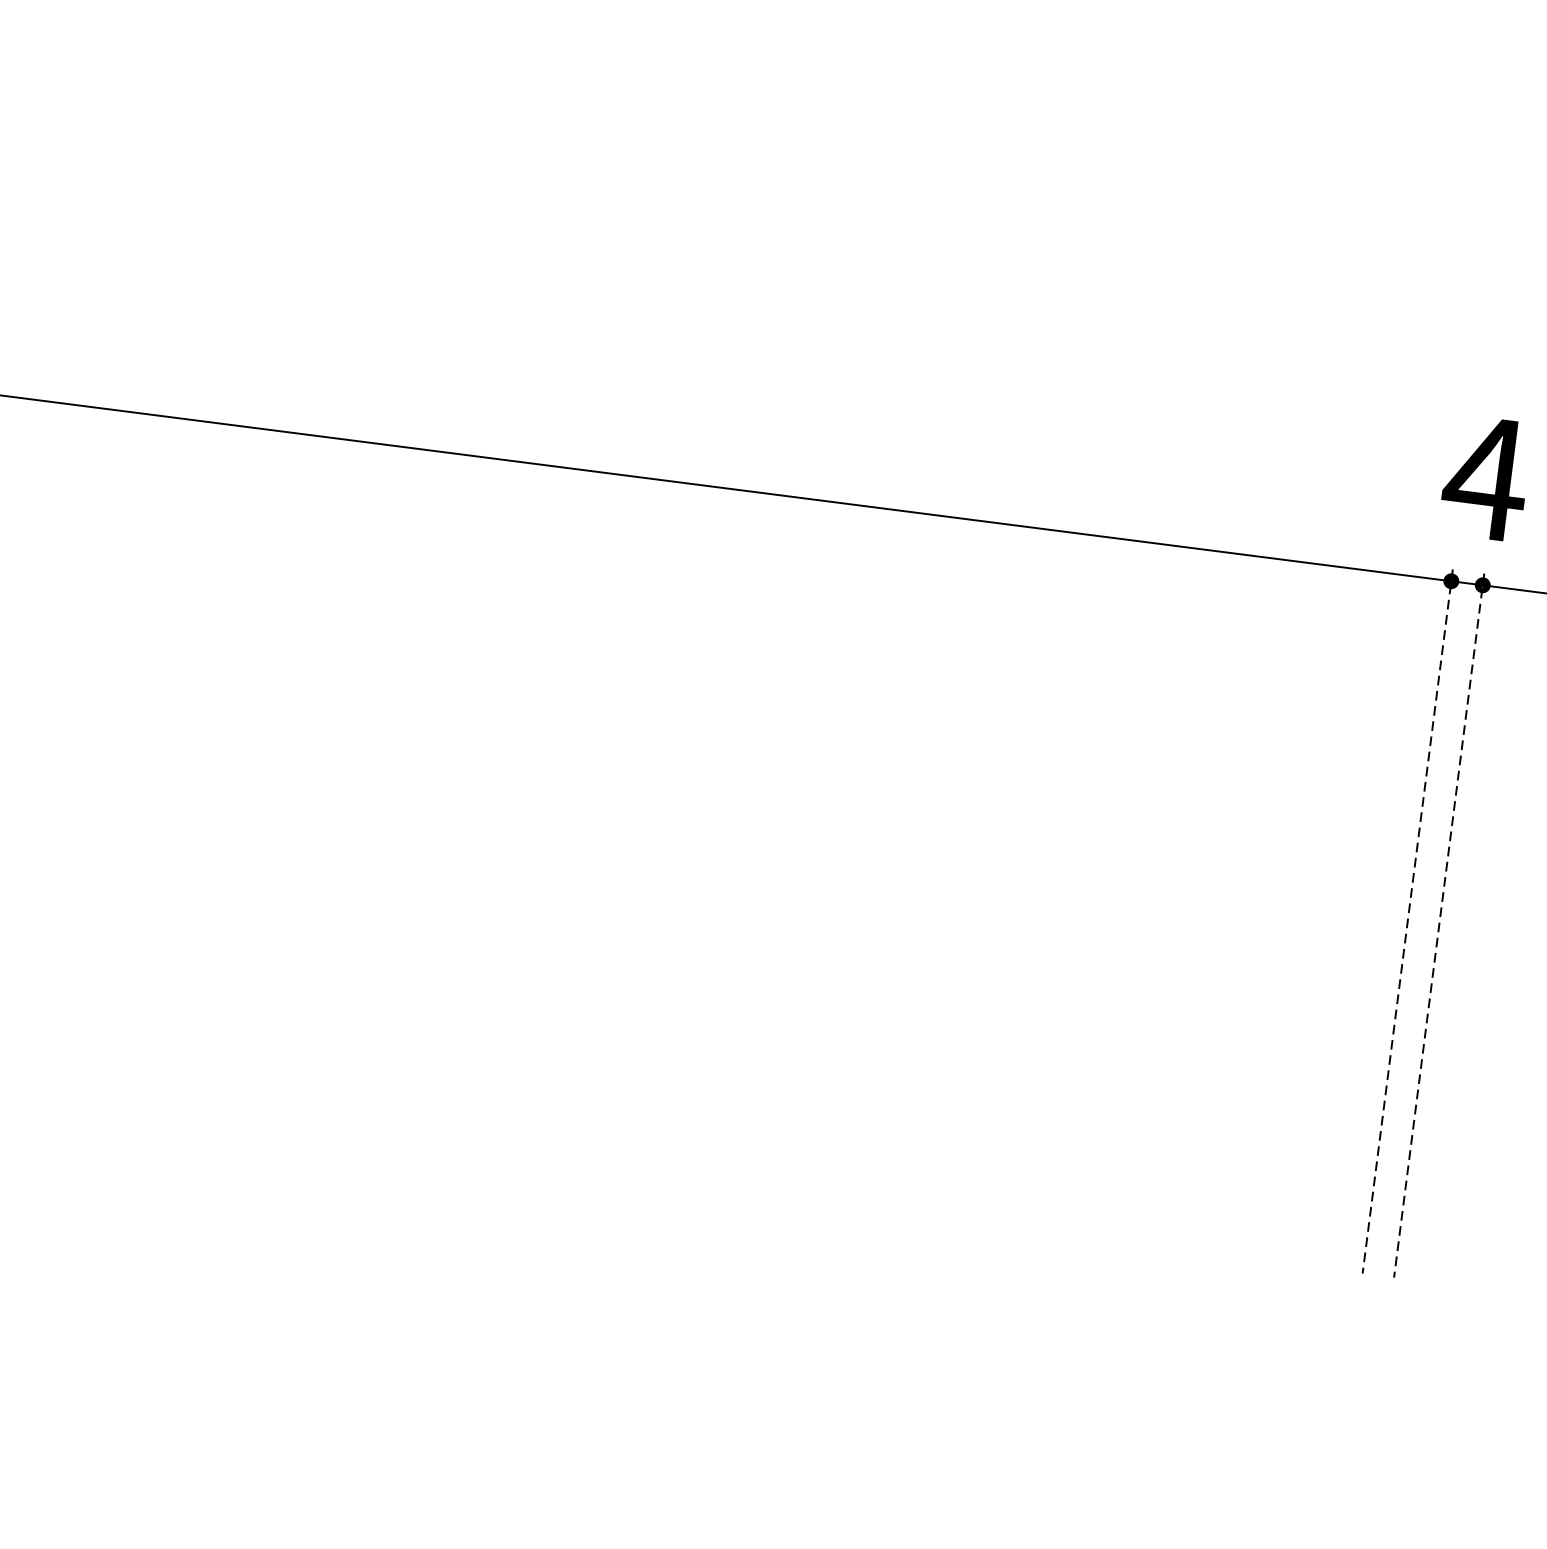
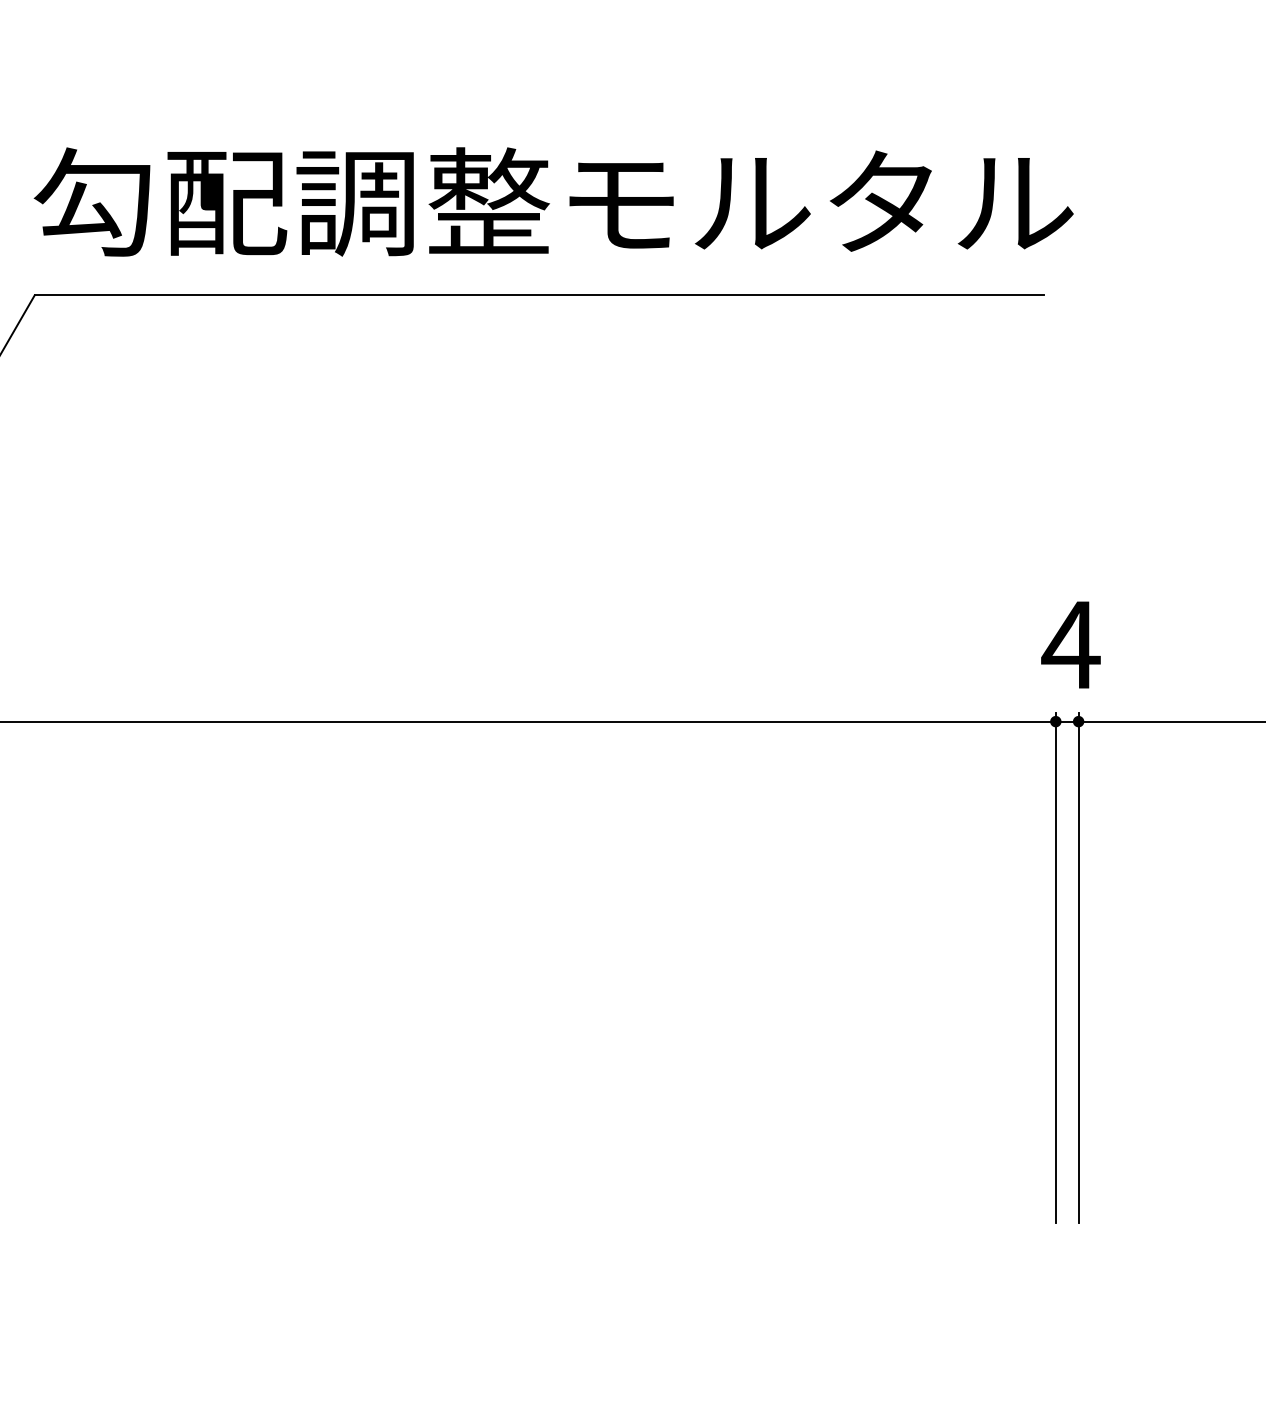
line: (1407, 921) -> (1055, 968), dashed -> solid
line: (1438, 925) -> (1078, 968), dashed -> solid

